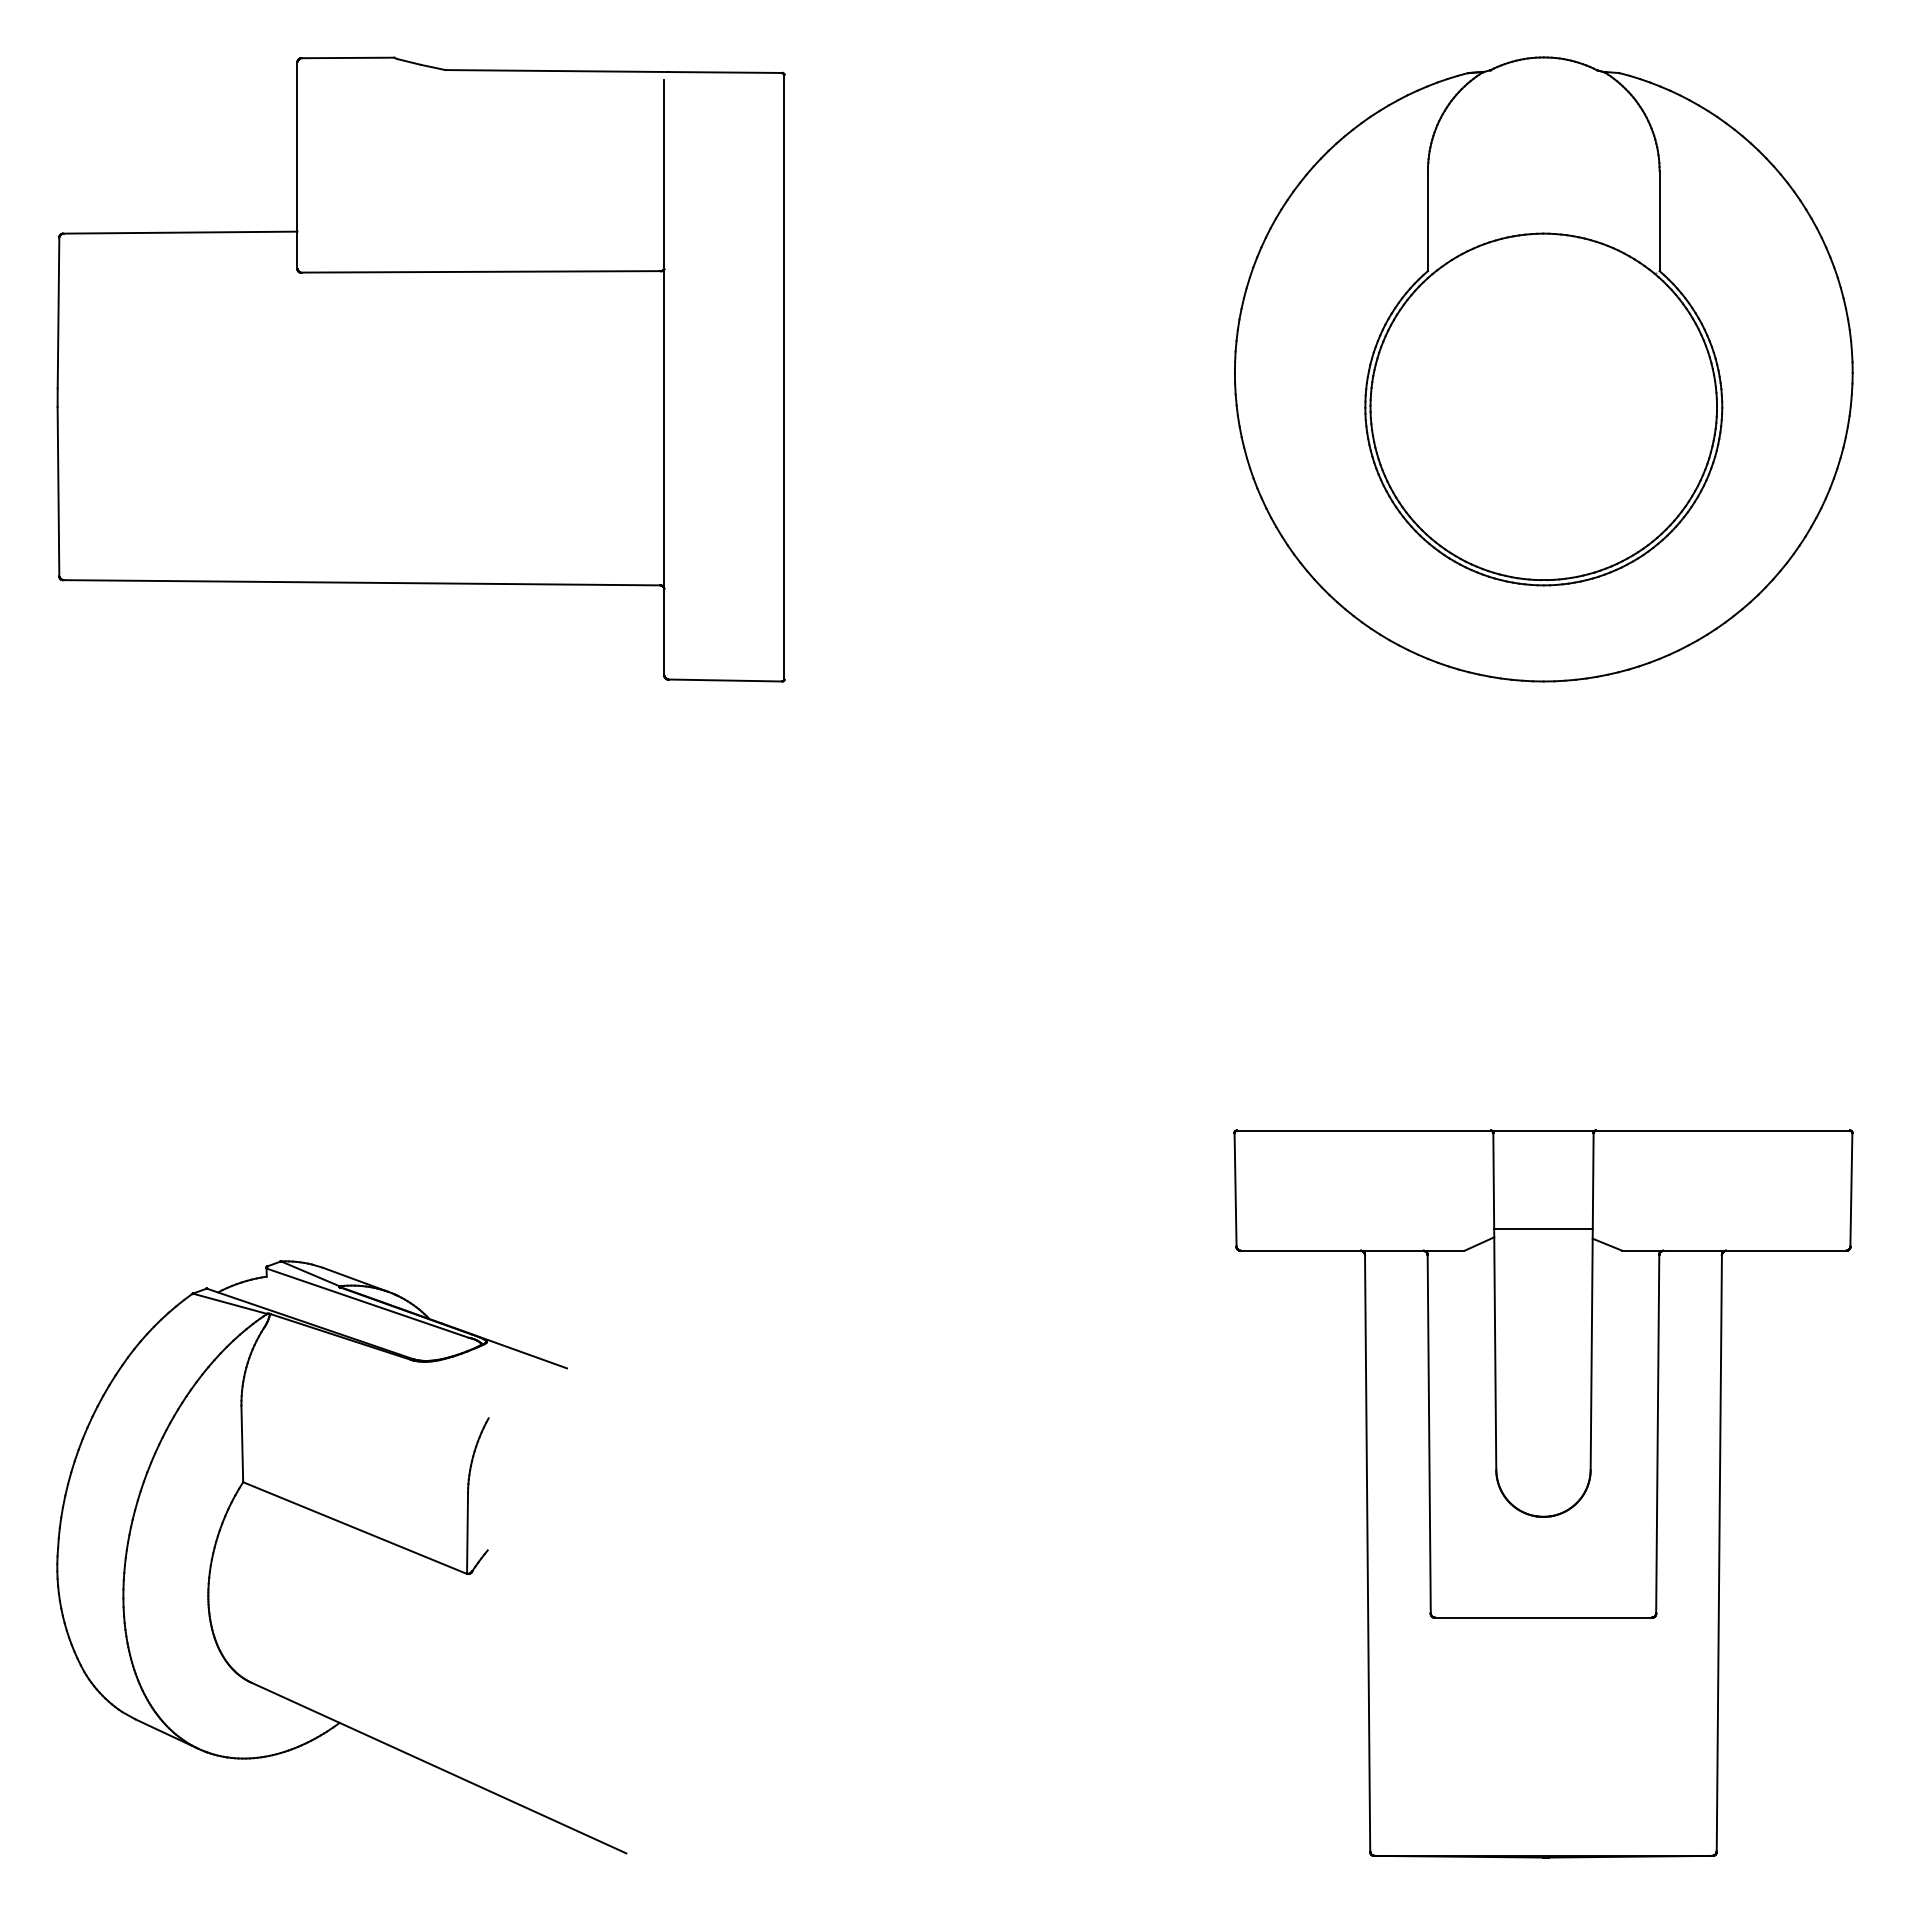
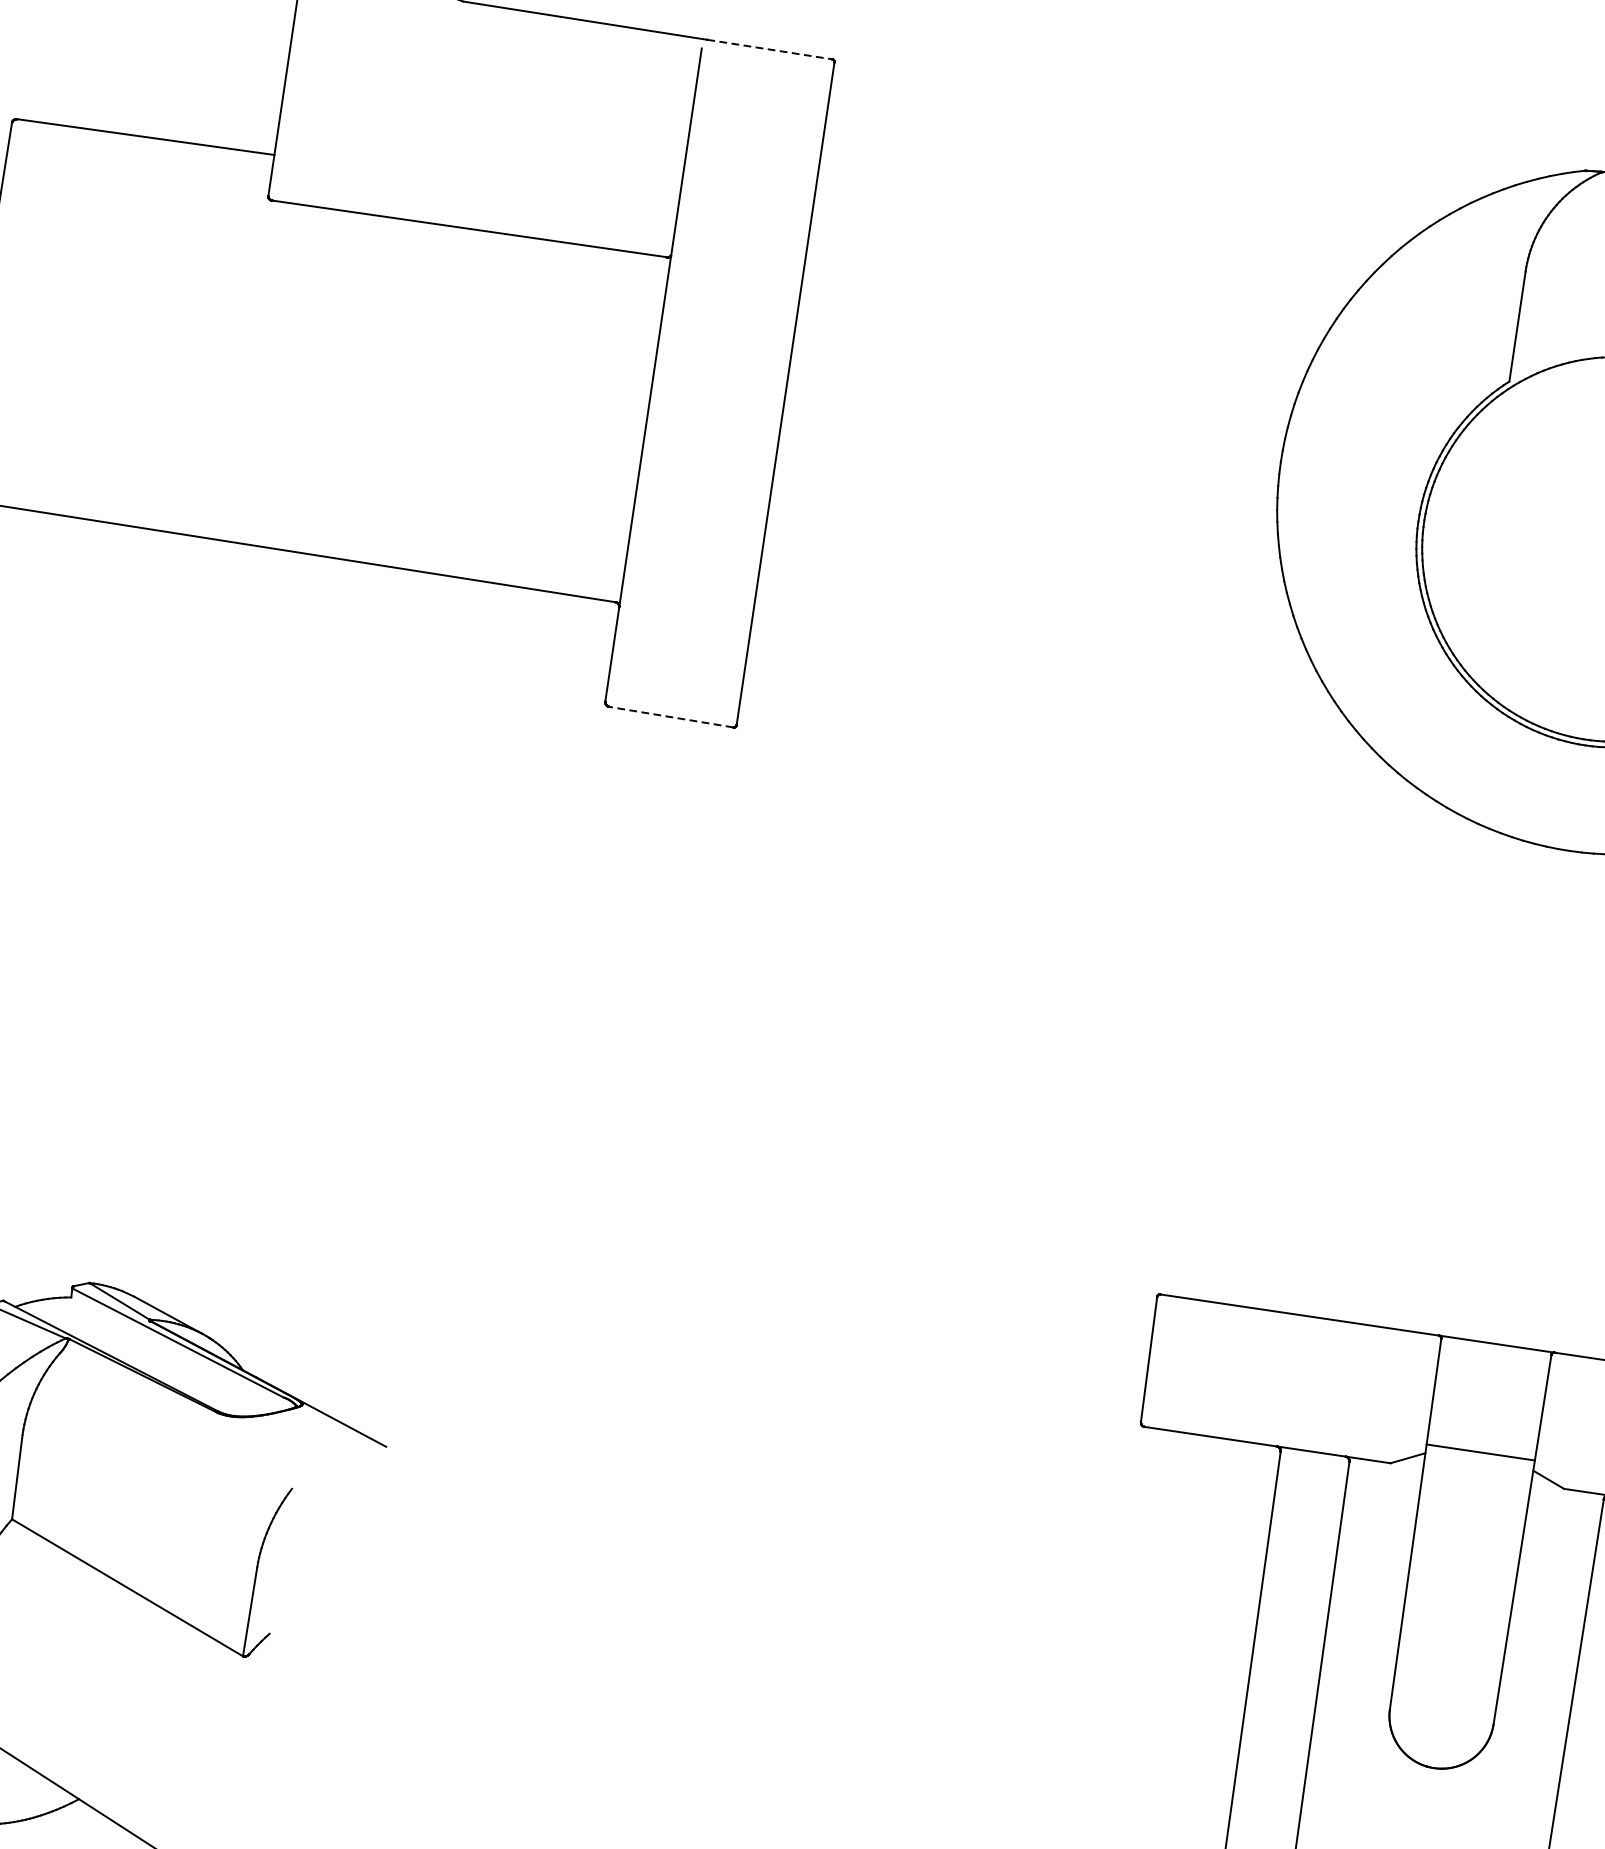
line: (725, 72) -> (770, 49), solid -> dashed
line: (725, 680) -> (671, 717), solid -> dashed

